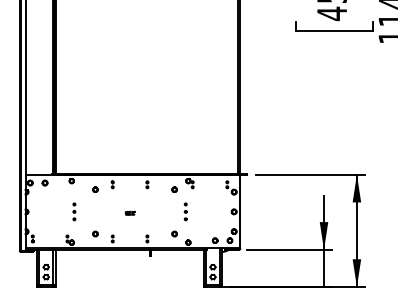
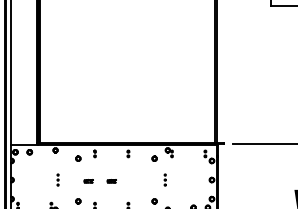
part: (74, 211) -> (58, 179), size x0.7
part: (185, 211) -> (165, 179), size x0.7
part: (105, 212) -> (88, 180), added

